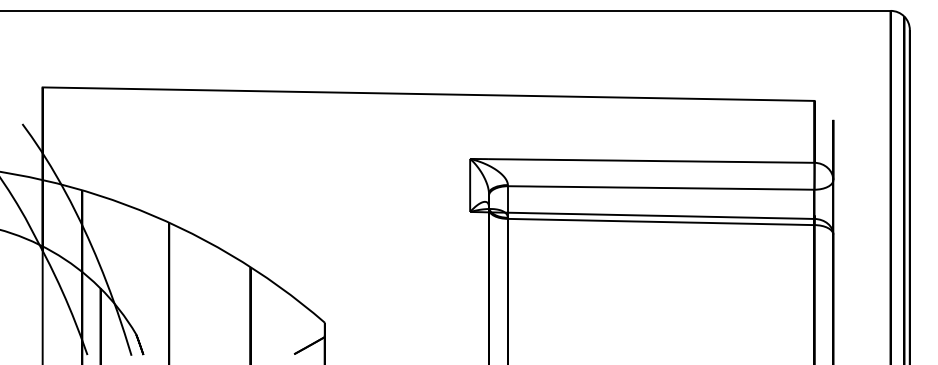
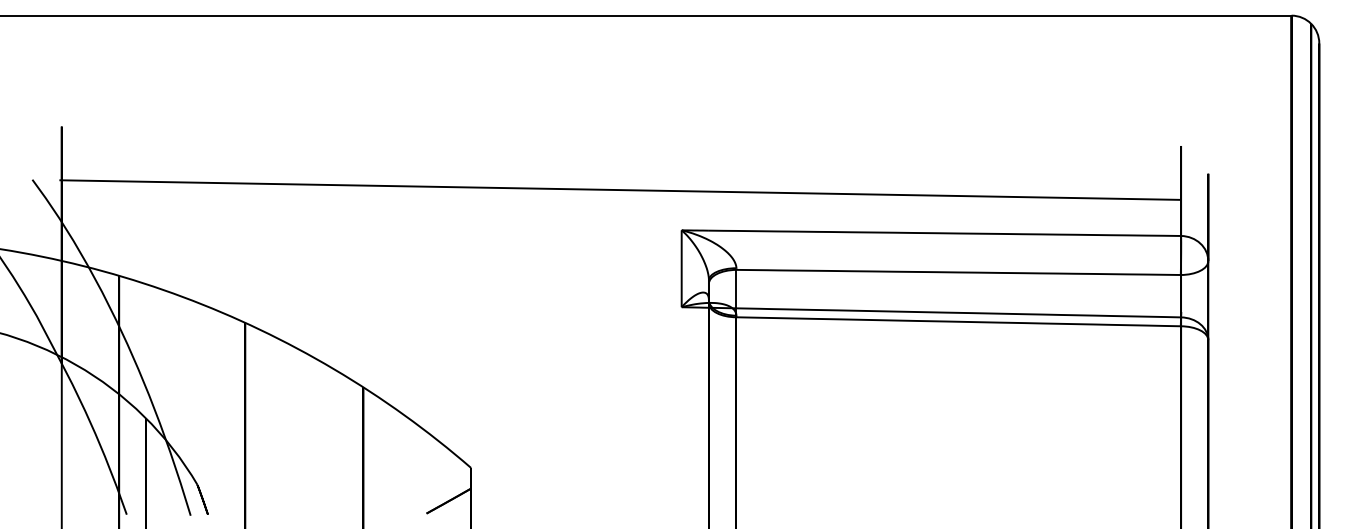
line: (428, 93) -> (619, 189), moved

